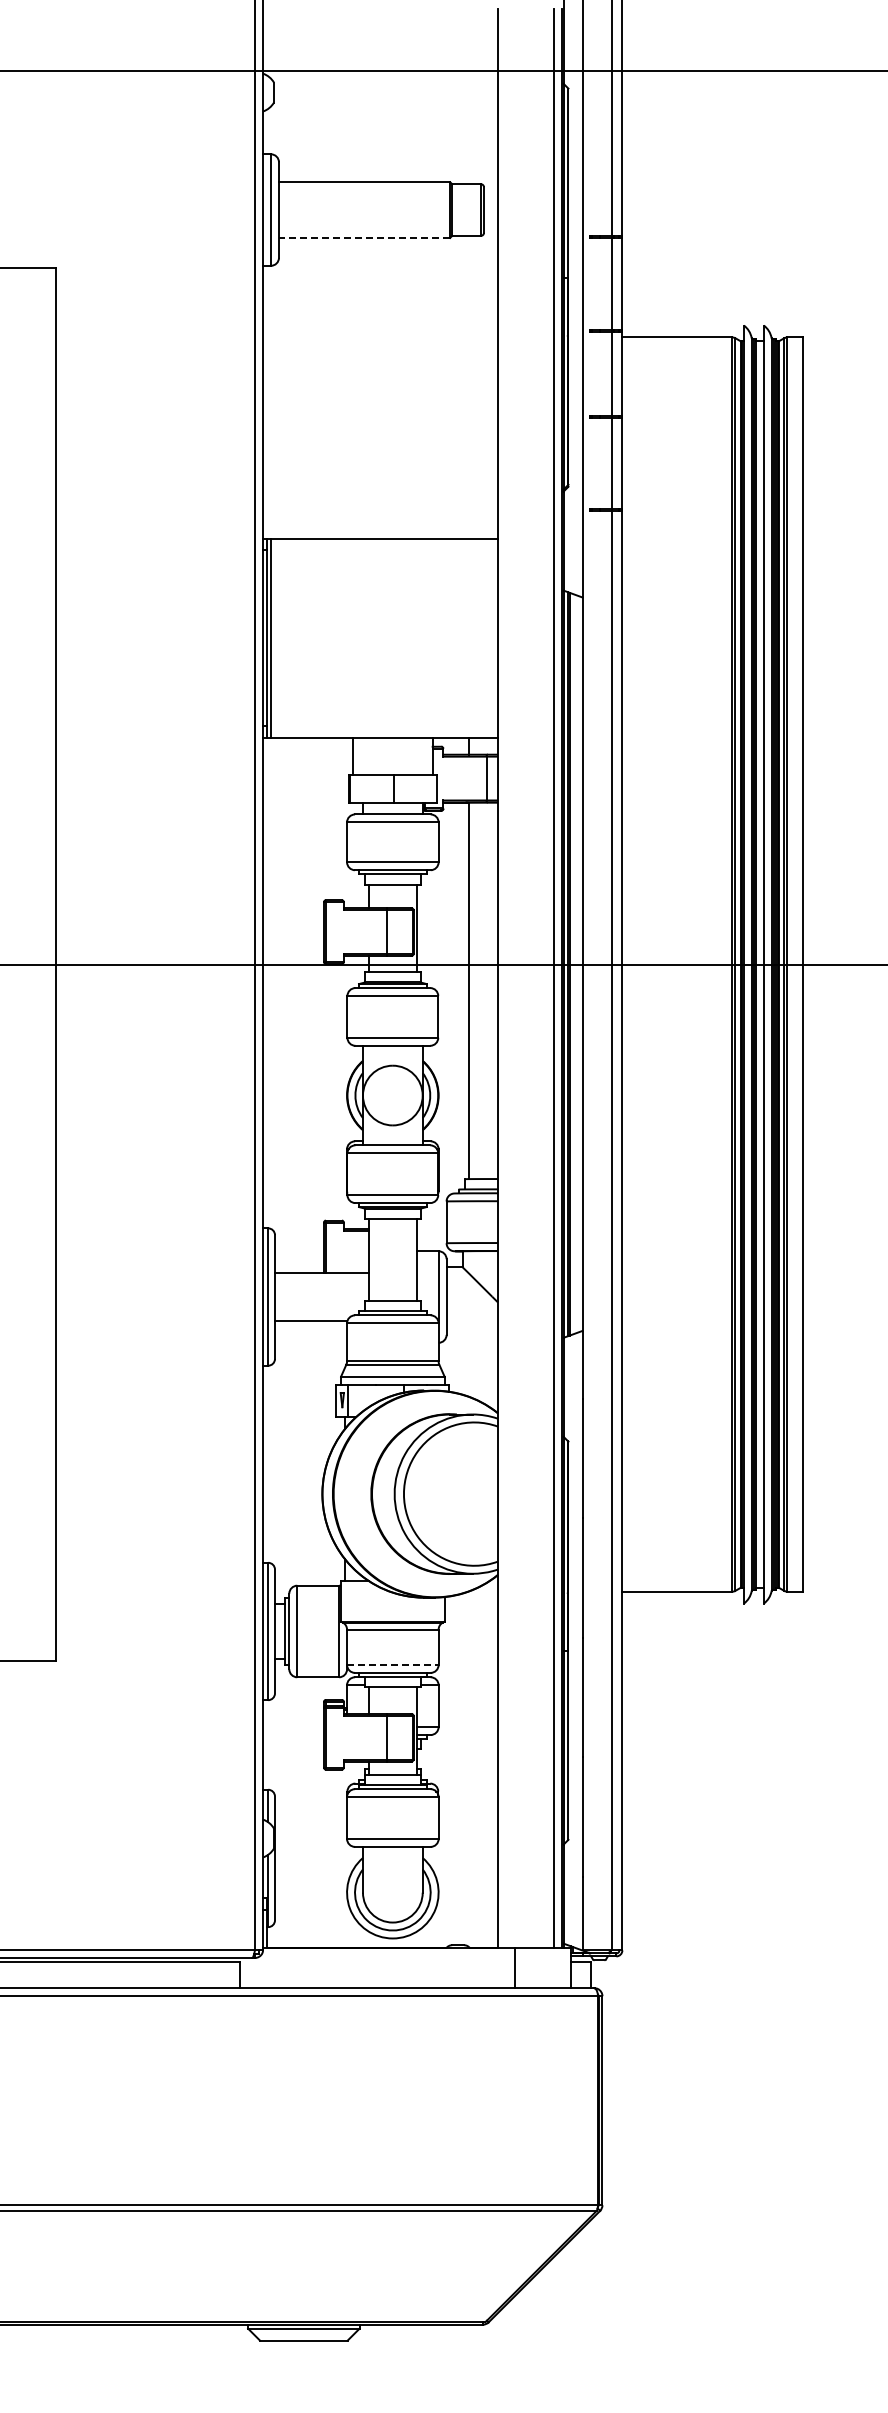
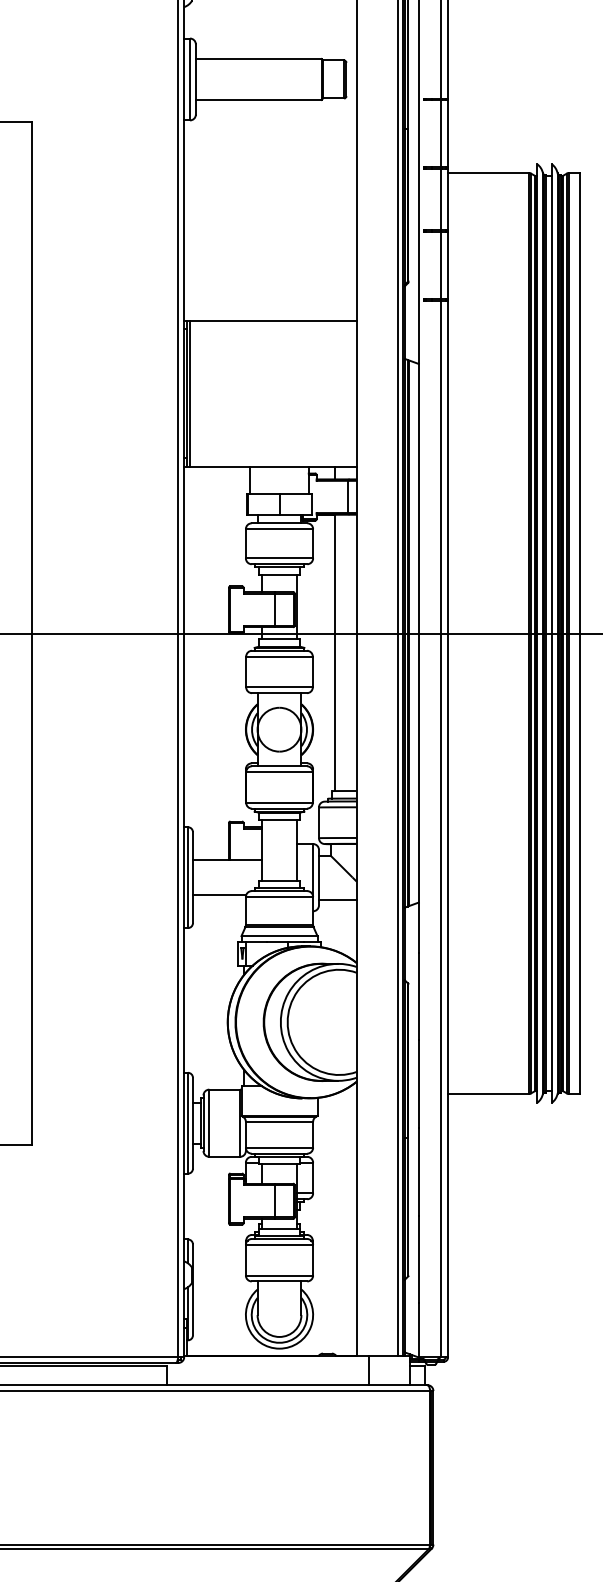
line: (364, 237) -> (258, 99), dashed -> solid
line: (471, 1326) -> (337, 899), added
line: (392, 1664) -> (279, 1147), dashed -> solid

